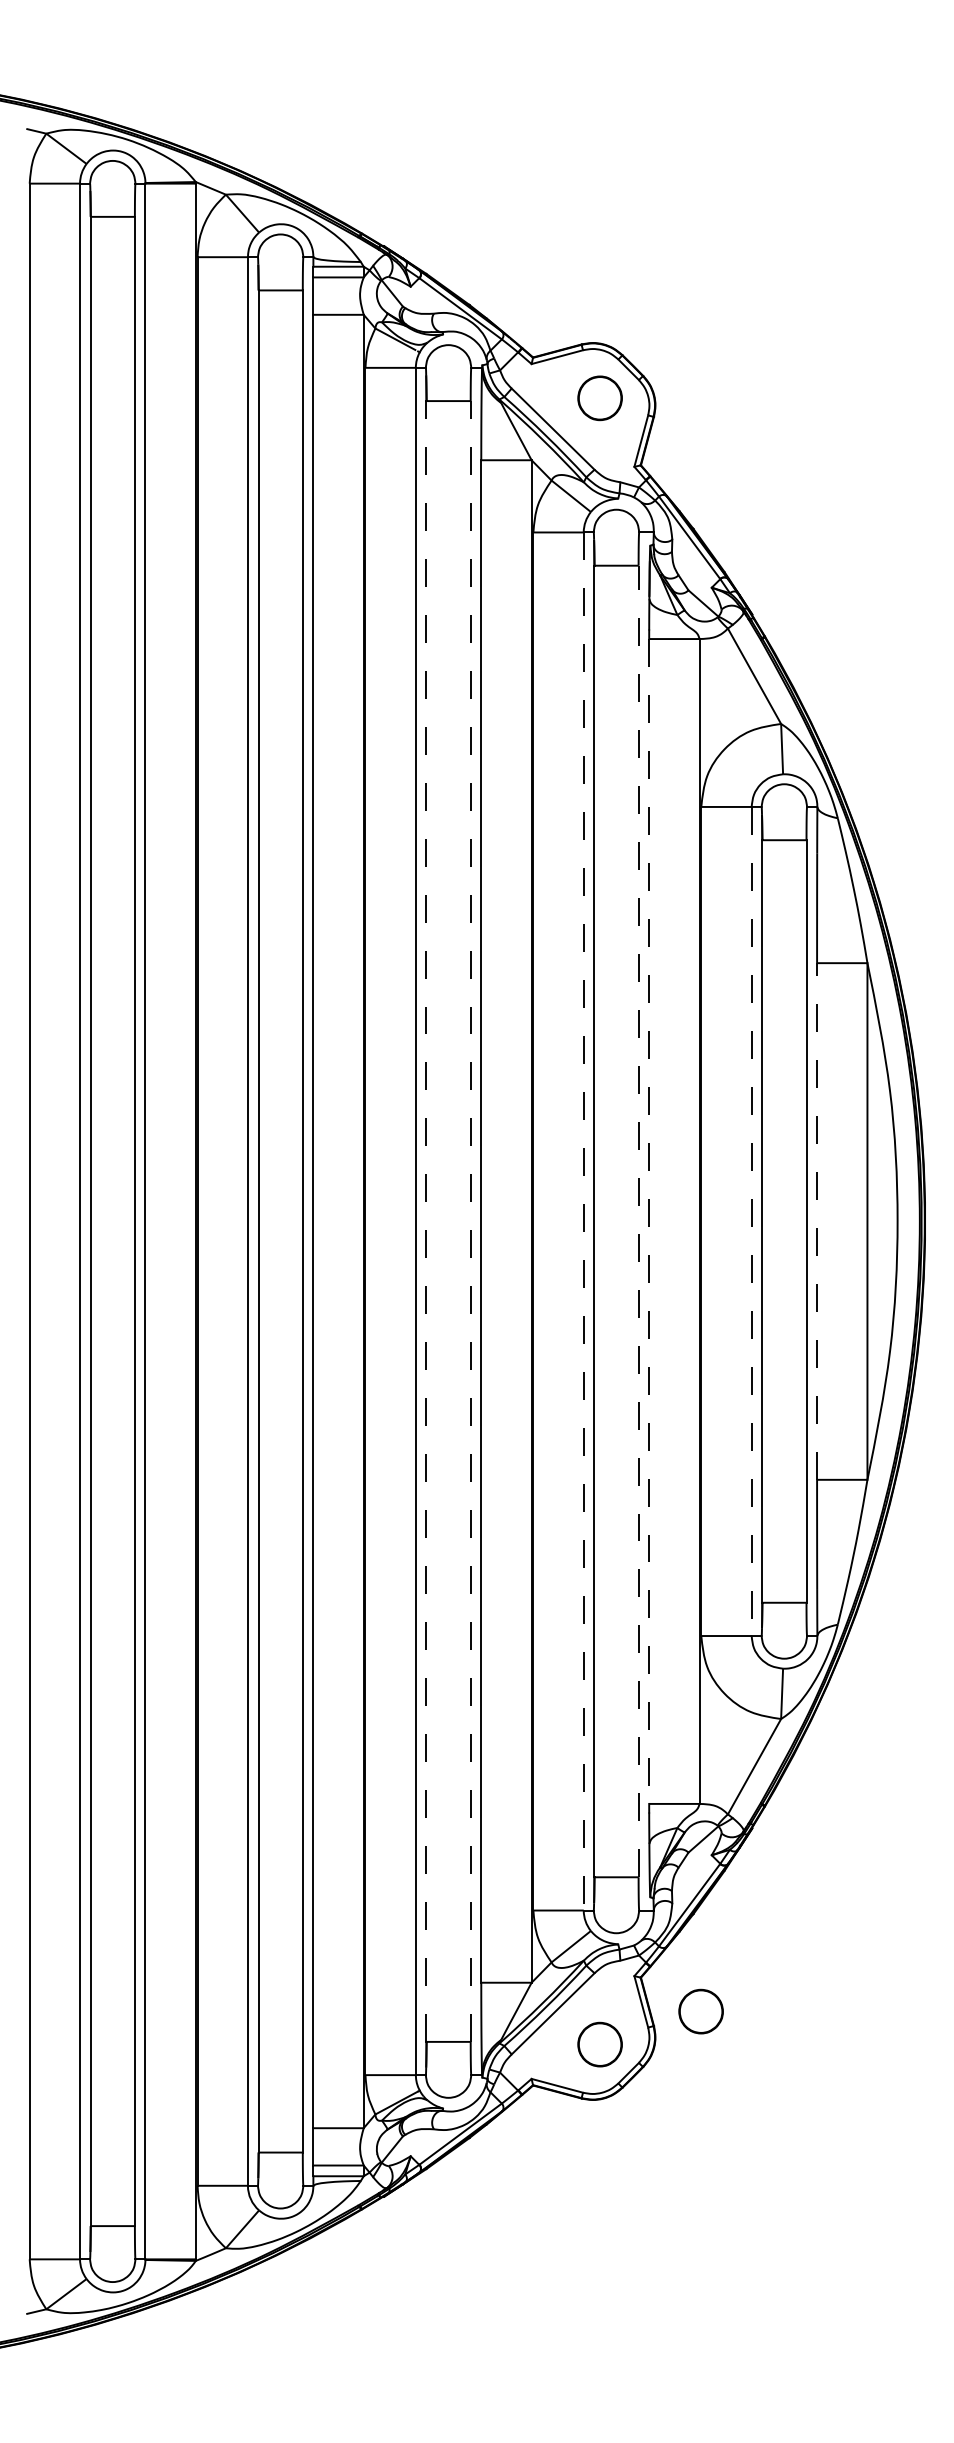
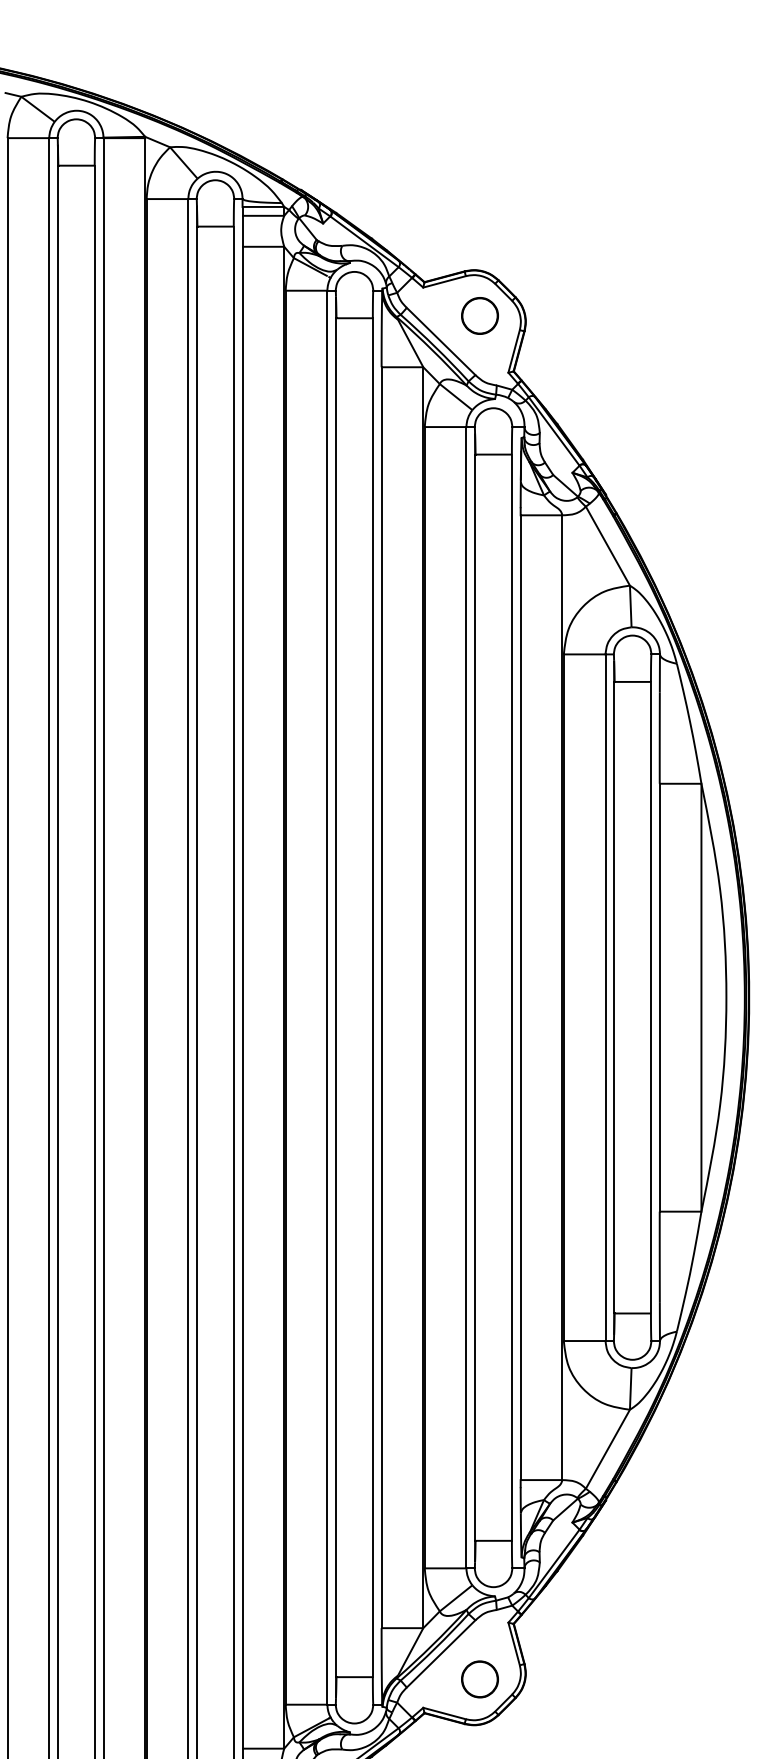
line: (426, 1220) -> (336, 996), dashed -> solid
line: (470, 1220) -> (372, 996), dashed -> solid
line: (583, 1221) -> (466, 997), dashed -> solid
line: (638, 1221) -> (511, 997), dashed -> solid
line: (649, 1221) -> (520, 997), dashed -> solid
line: (751, 1221) -> (605, 997), dashed -> solid
line: (817, 1221) -> (660, 997), dashed -> solid
part: (700, 2011) -> (563, 1651), removed

